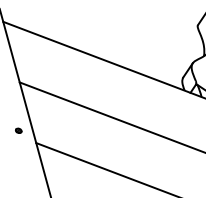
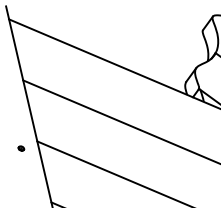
part: (18, 130) -> (21, 148), moved

